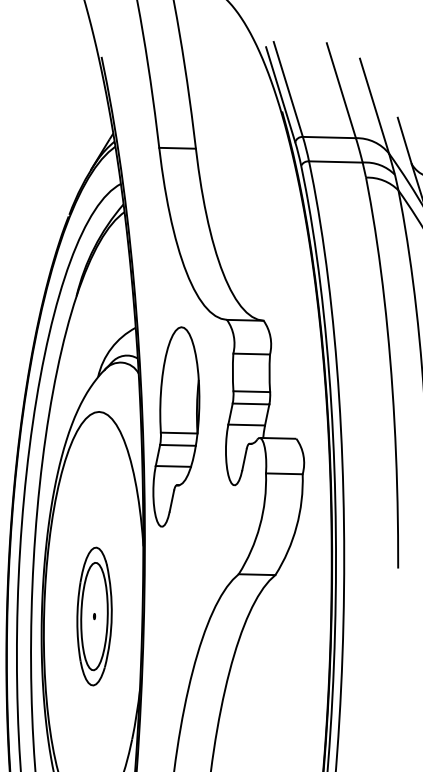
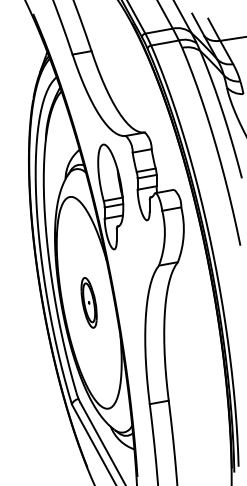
part: (93, 615) -> (88, 302), size x0.7

